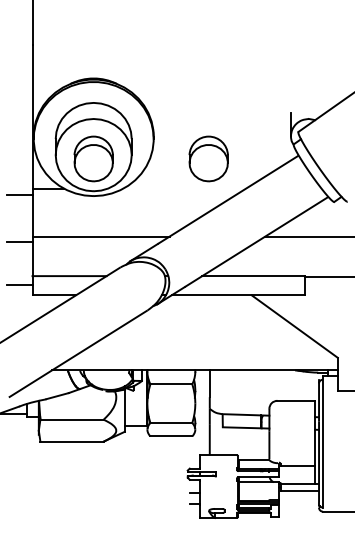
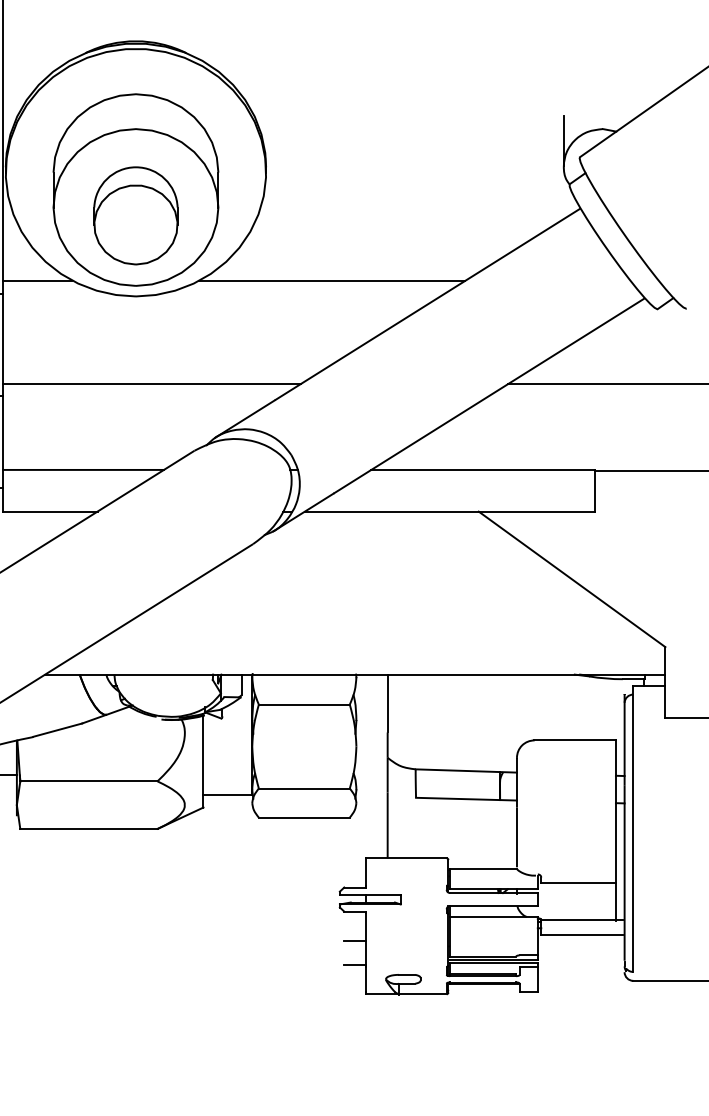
part: (208, 158) -> (384, 214), removed
line: (184, 188) -> (332, 279), added

